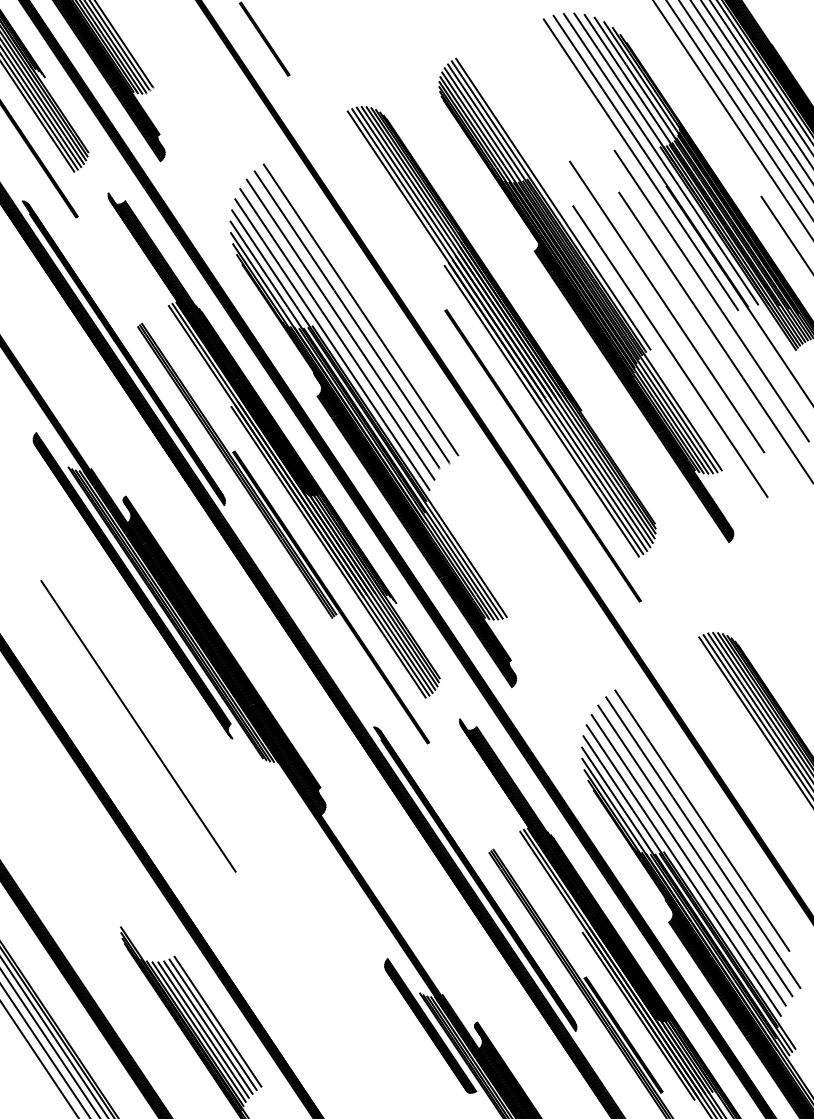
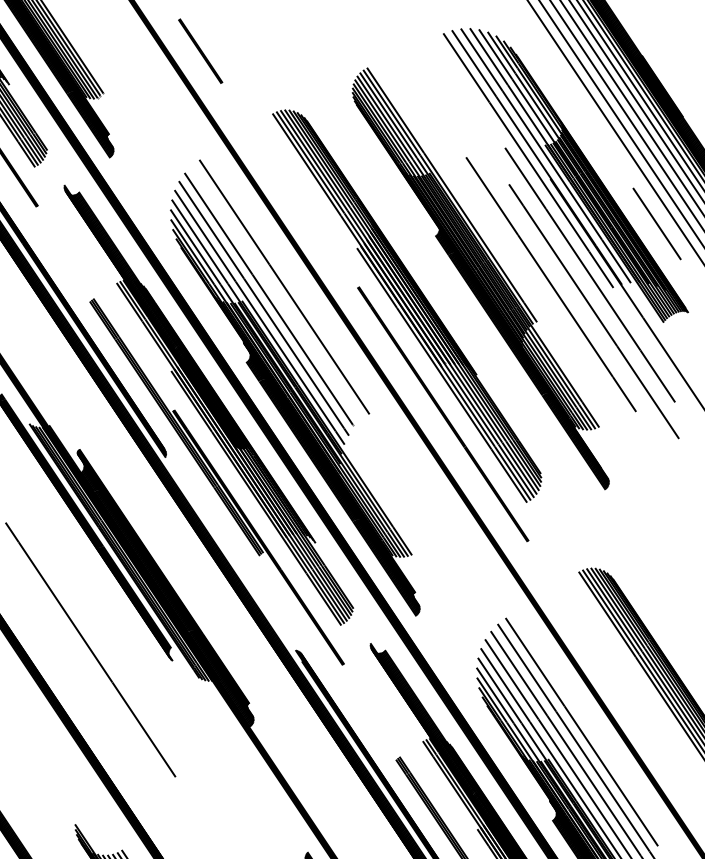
line: (351, 317) -> (276, 293), removed
line: (670, 351) -> (554, 323), removed

